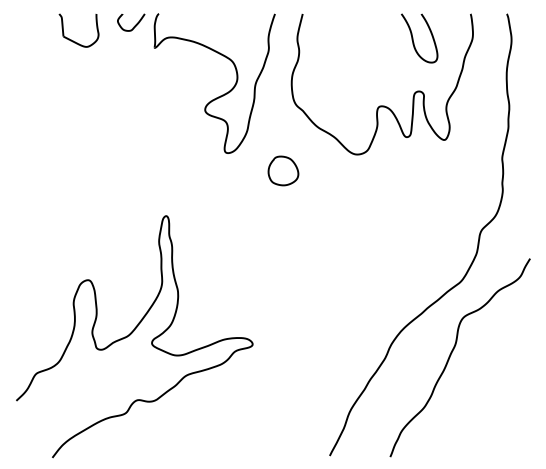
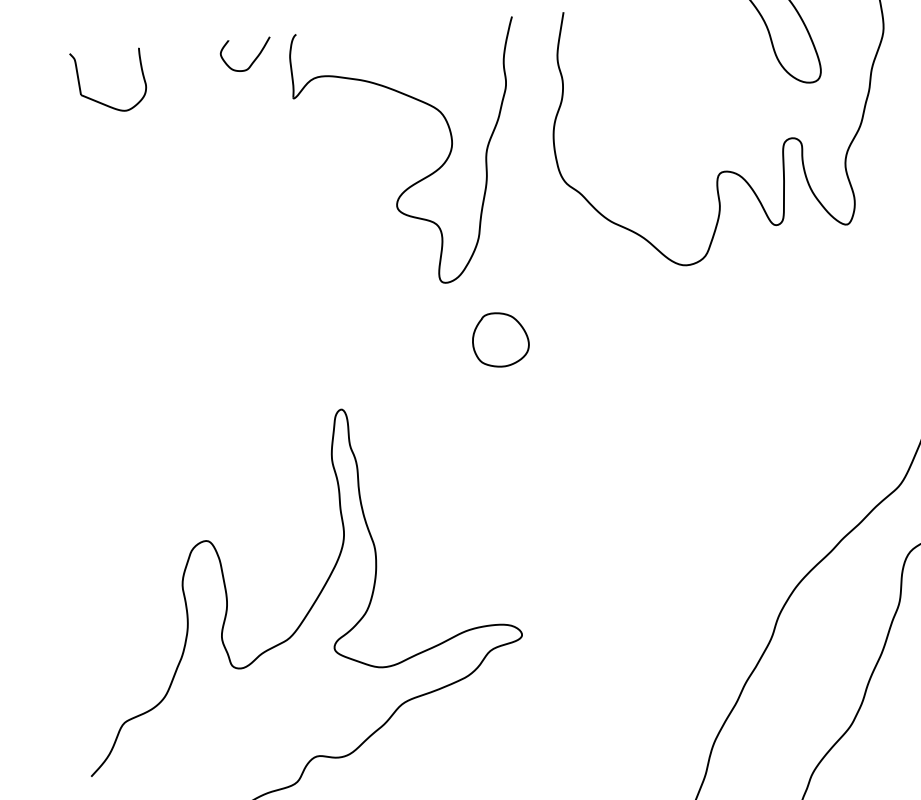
part: (73, 40) -> (100, 100), moved
part: (283, 170) -> (500, 338), moved

